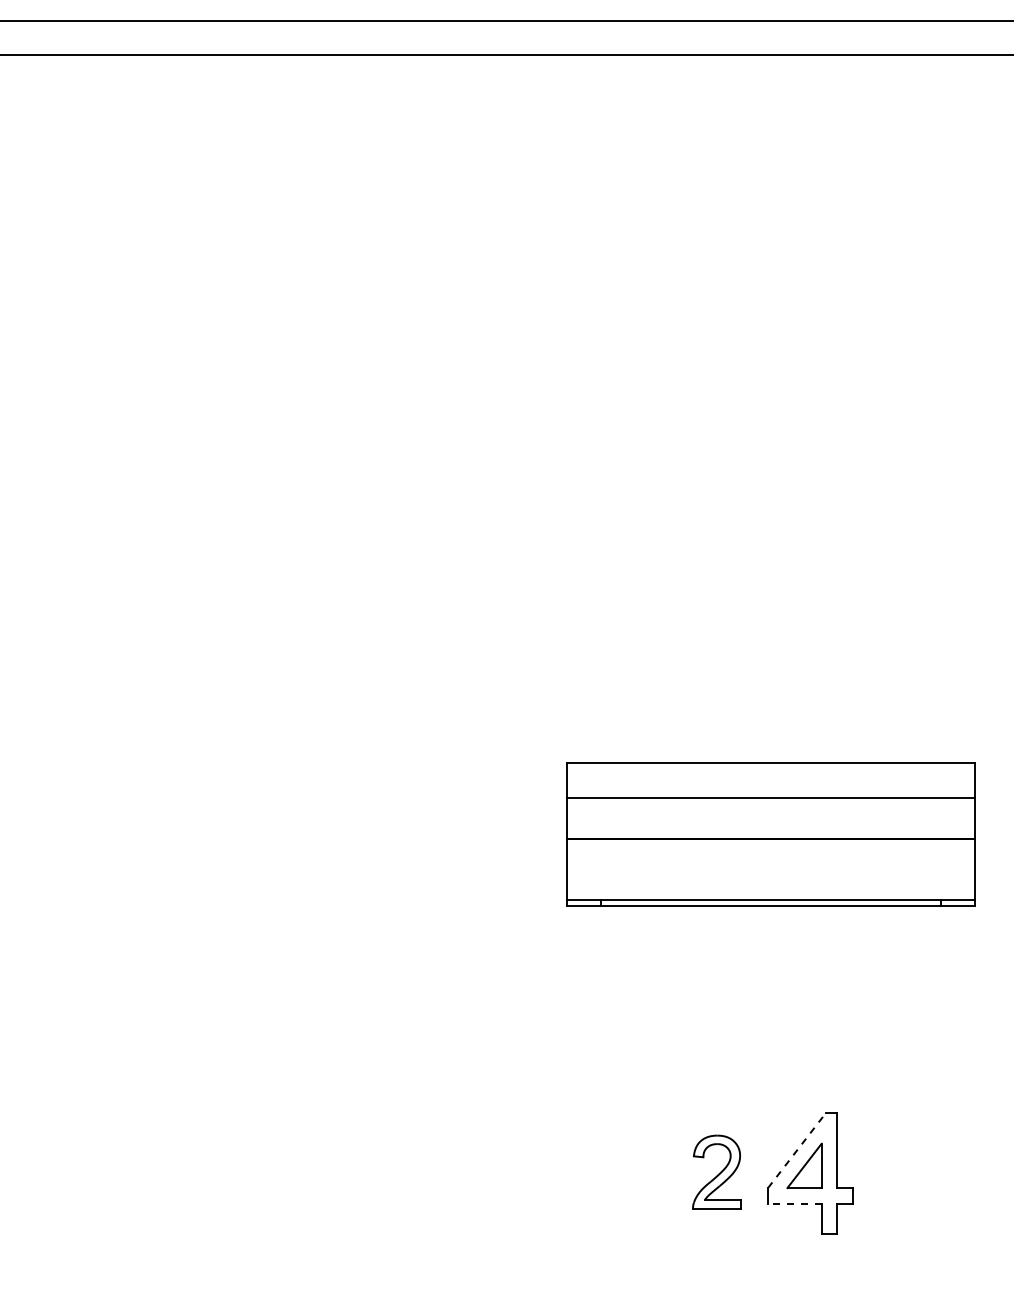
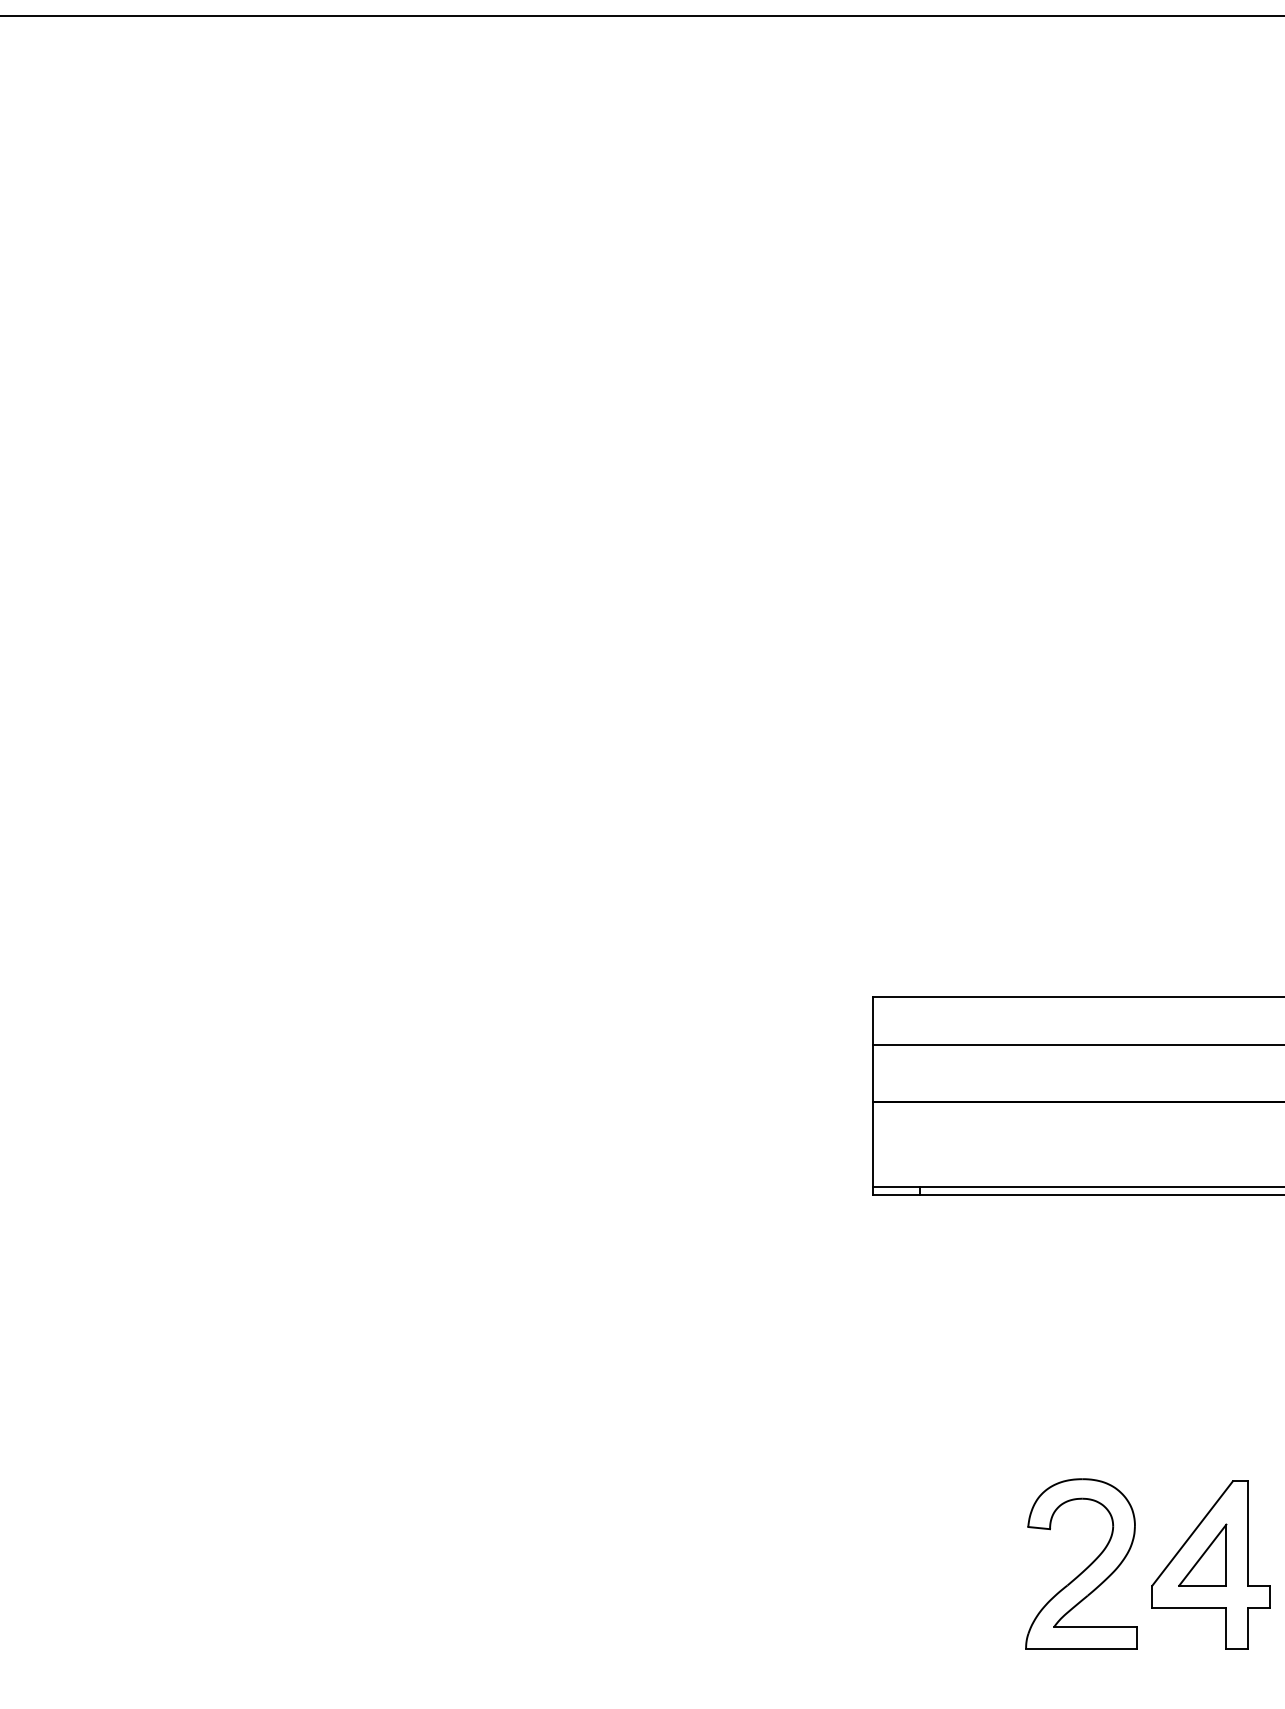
line: (797, 1150) -> (1193, 1533), dashed -> solid
part: (716, 1172) -> (1080, 1564), size x1.67
line: (794, 1203) -> (1188, 1607), dashed -> solid

